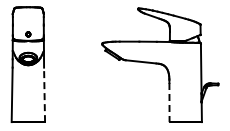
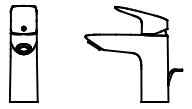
line: (44, 94) -> (37, 78), dashed -> solid
line: (169, 102) -> (141, 85), dashed -> solid

